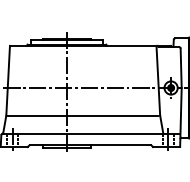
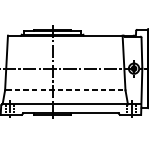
line: (83, 115) -> (65, 90), solid -> dashed

